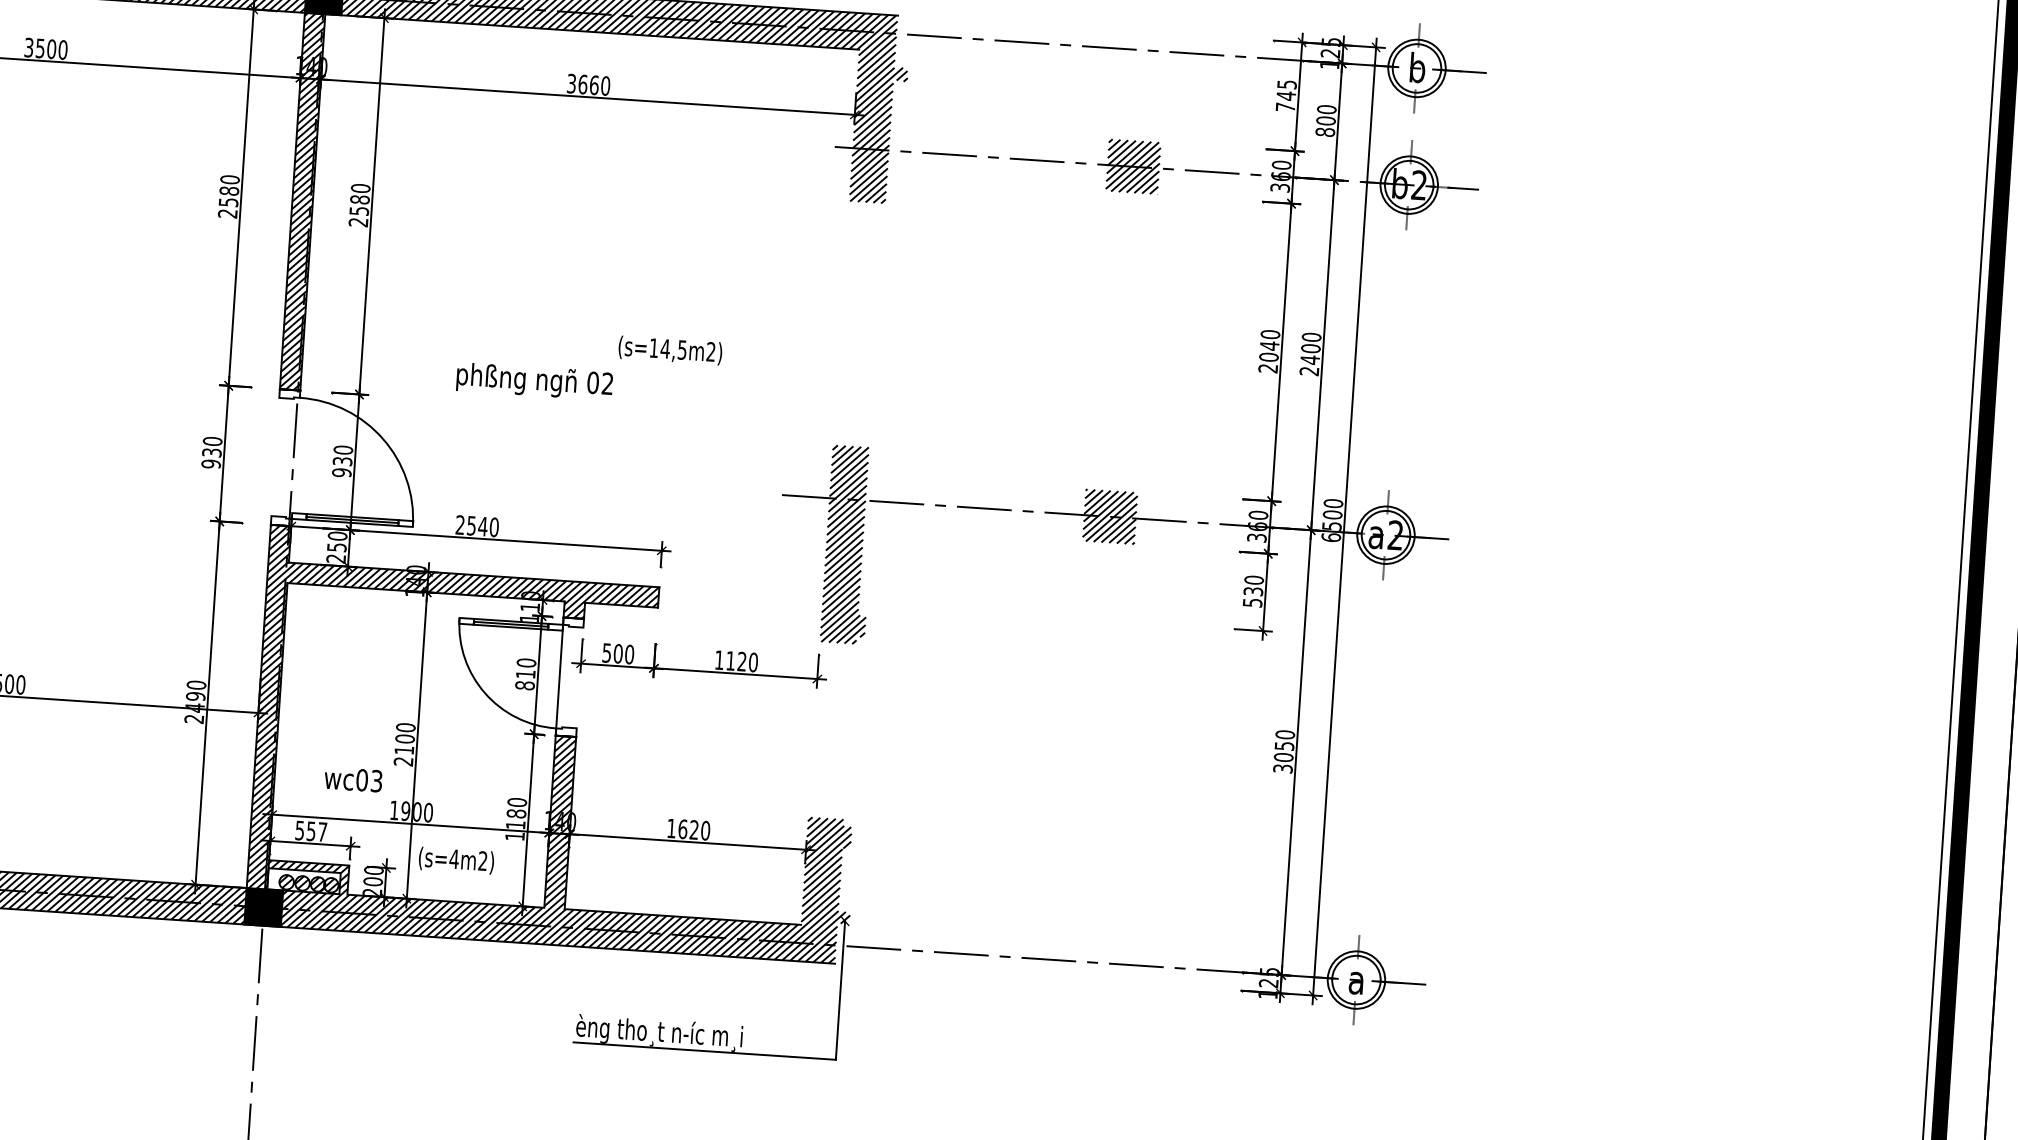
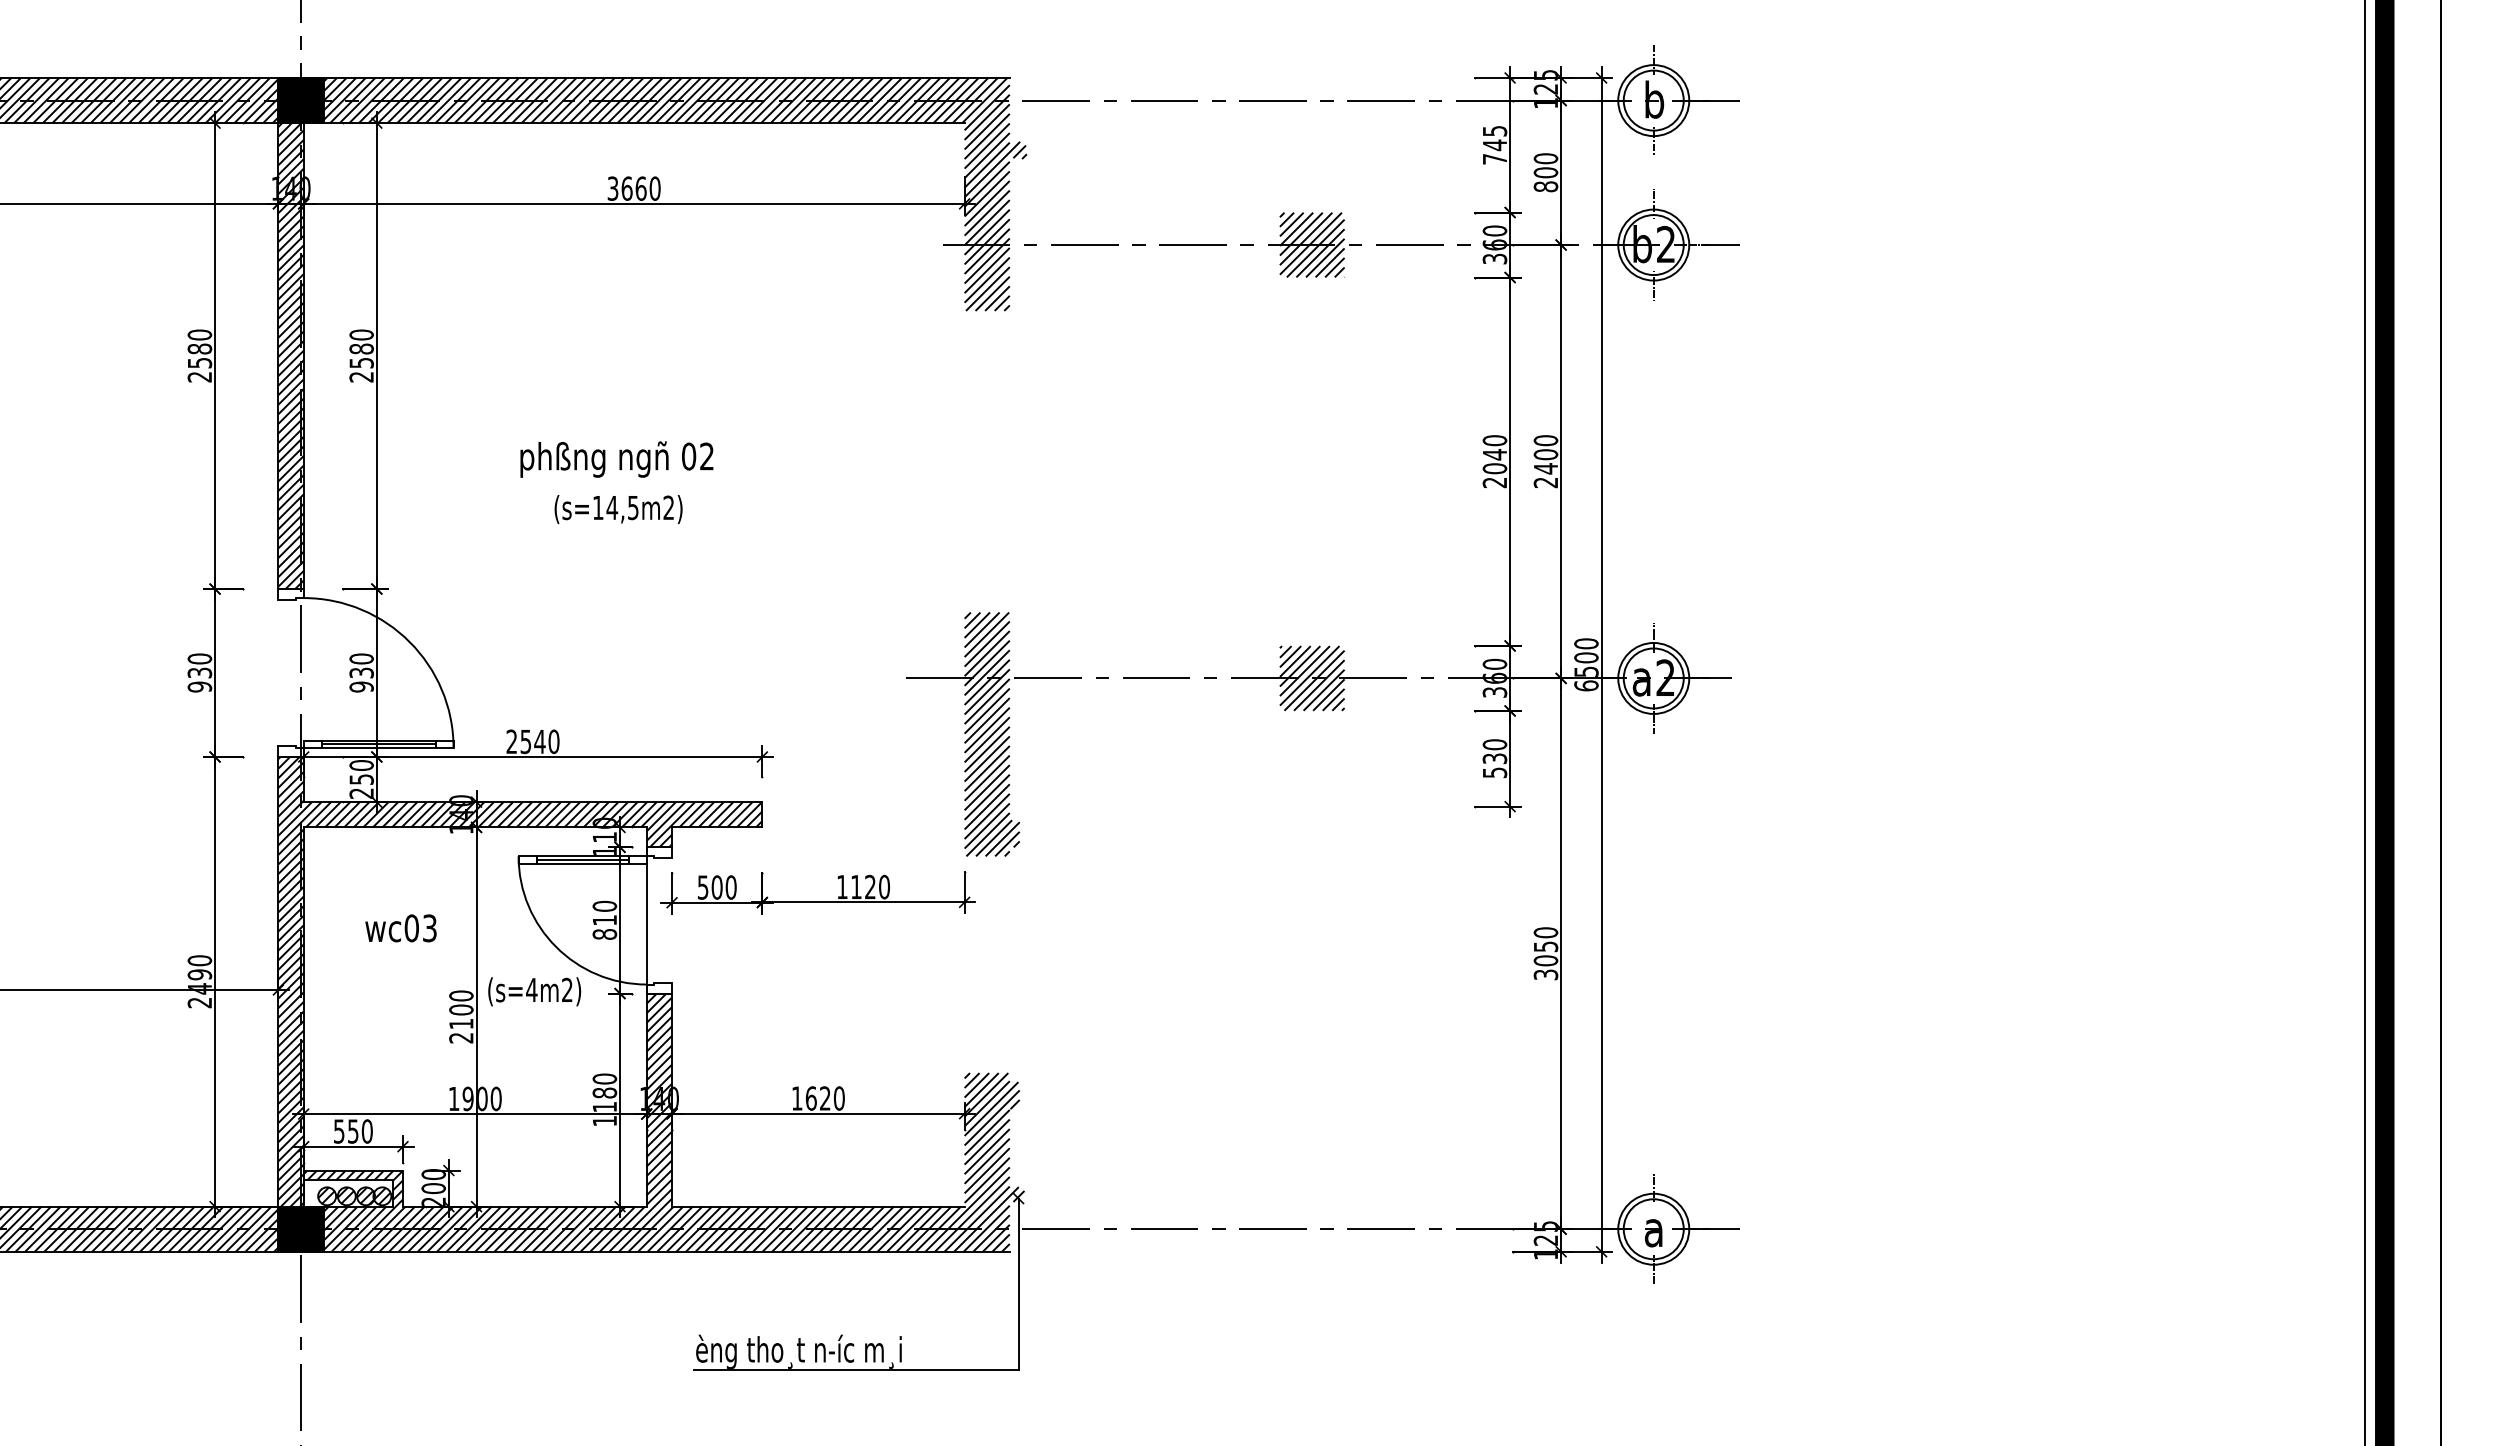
text: (670, 350) -> (618, 509), moved
text: (534, 381) -> (616, 459), moved
text: (353, 779) -> (400, 928), moved
text: (321, 832) -> (366, 1131), 557 -> 550
text: (456, 860) -> (534, 991), moved

